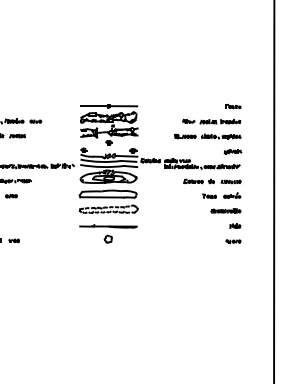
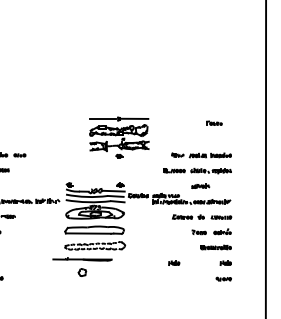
part: (233, 106) -> (214, 123), moved
part: (109, 124) -> (119, 137), moved
part: (232, 151) -> (200, 186), moved
part: (185, 225) -> (174, 262), added
part: (108, 233) -> (82, 266), moved

